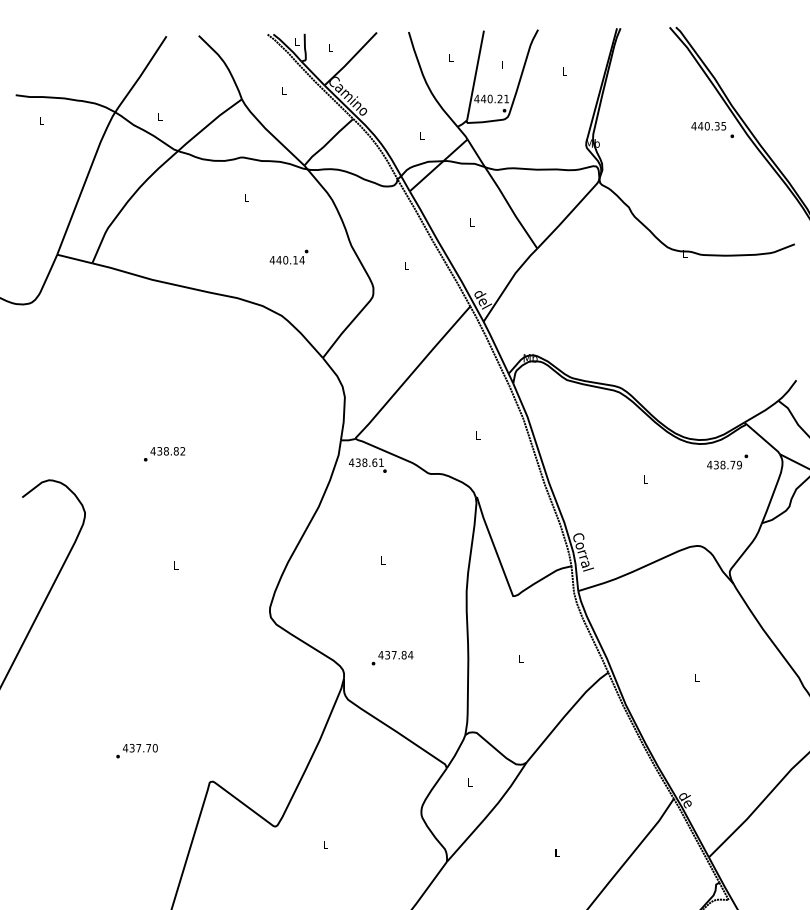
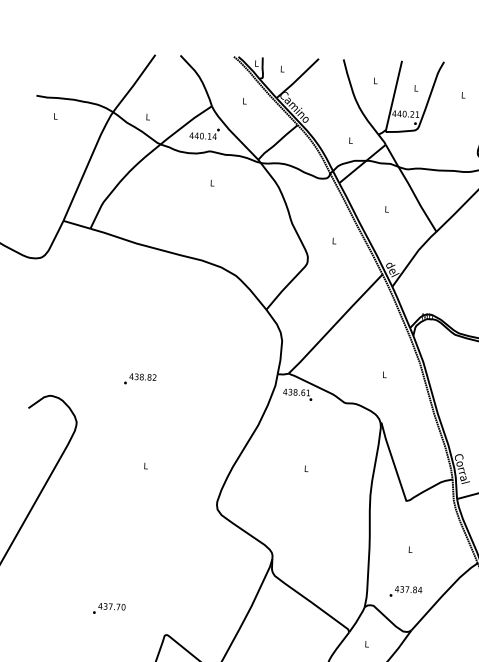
text: (288, 256) -> (204, 133), moved
text: (392, 658) -> (405, 592), moved

